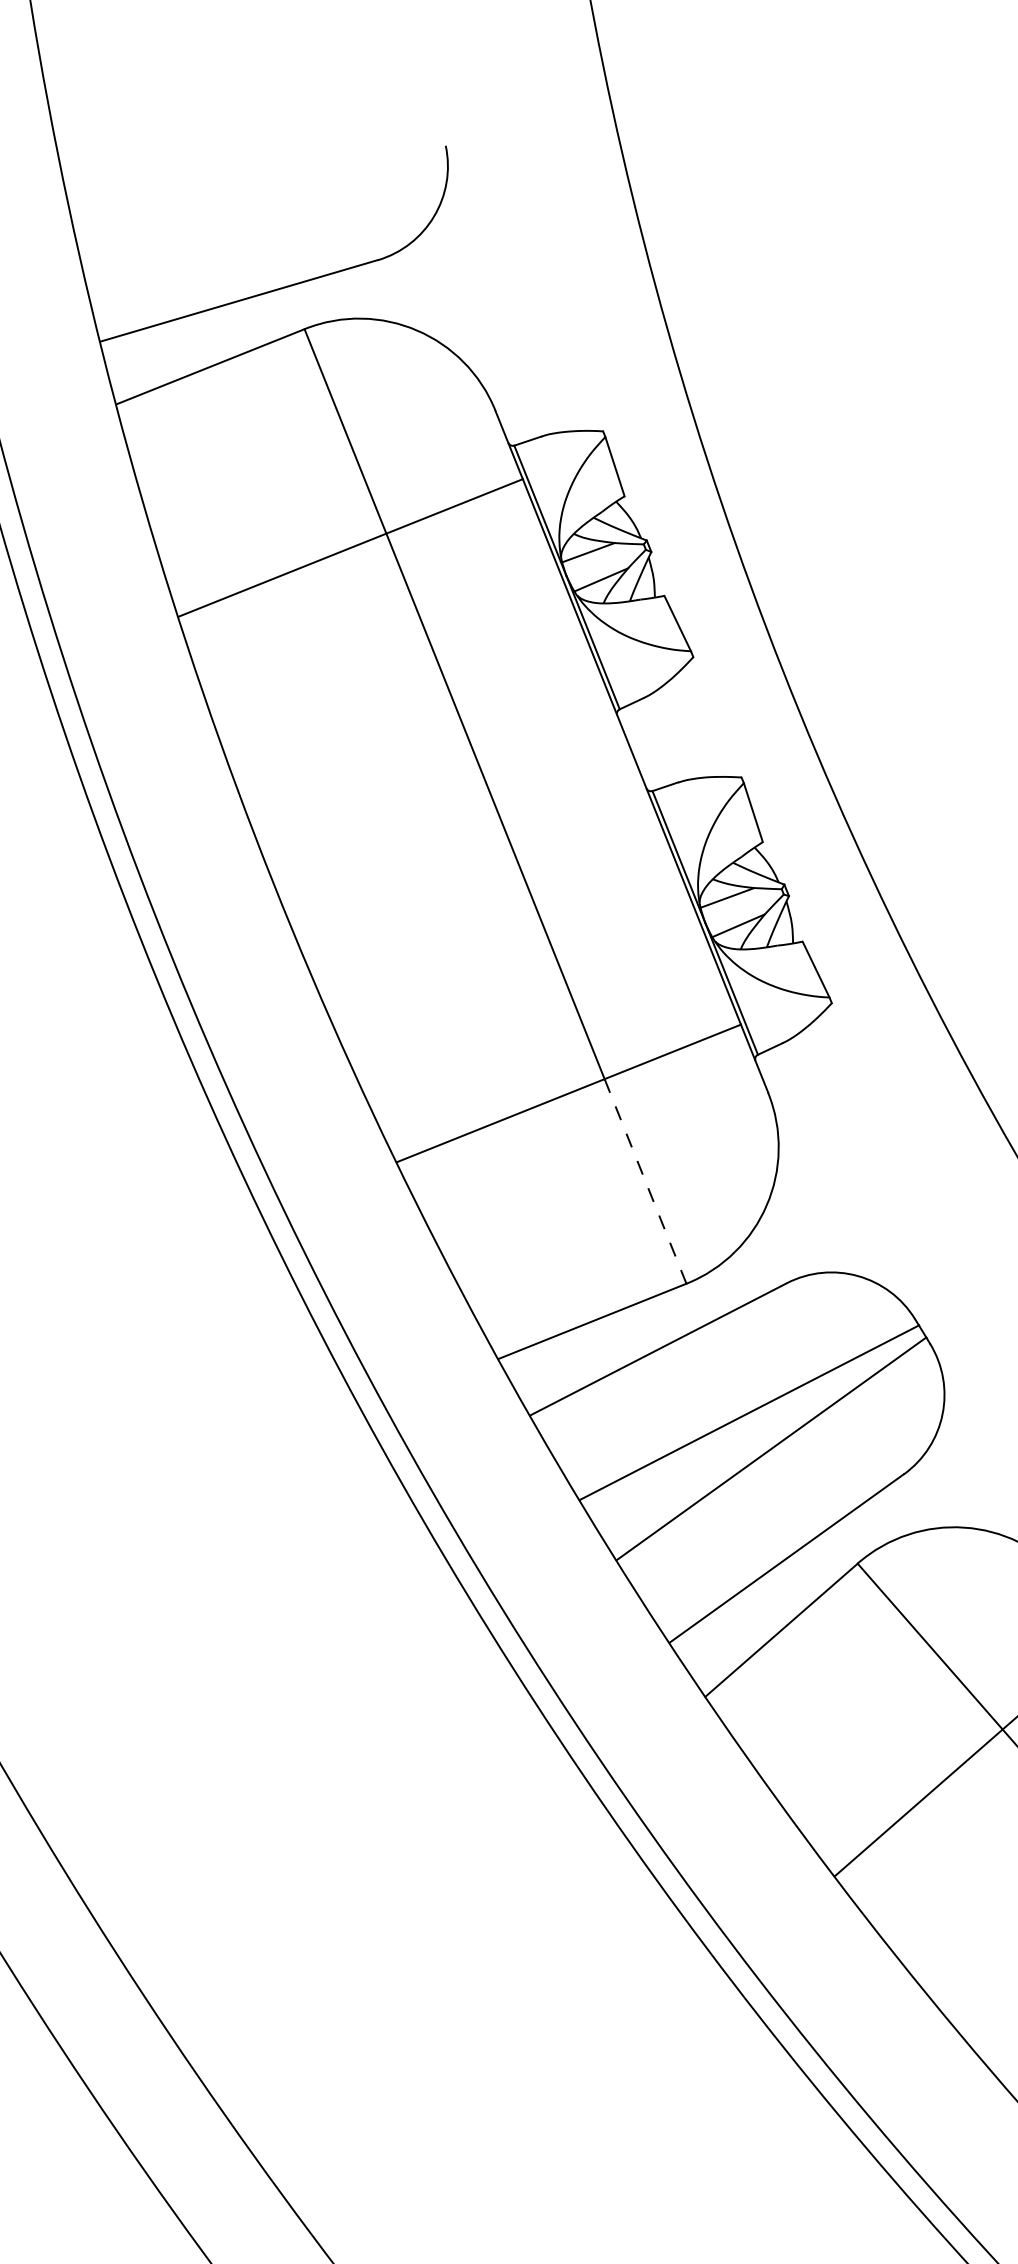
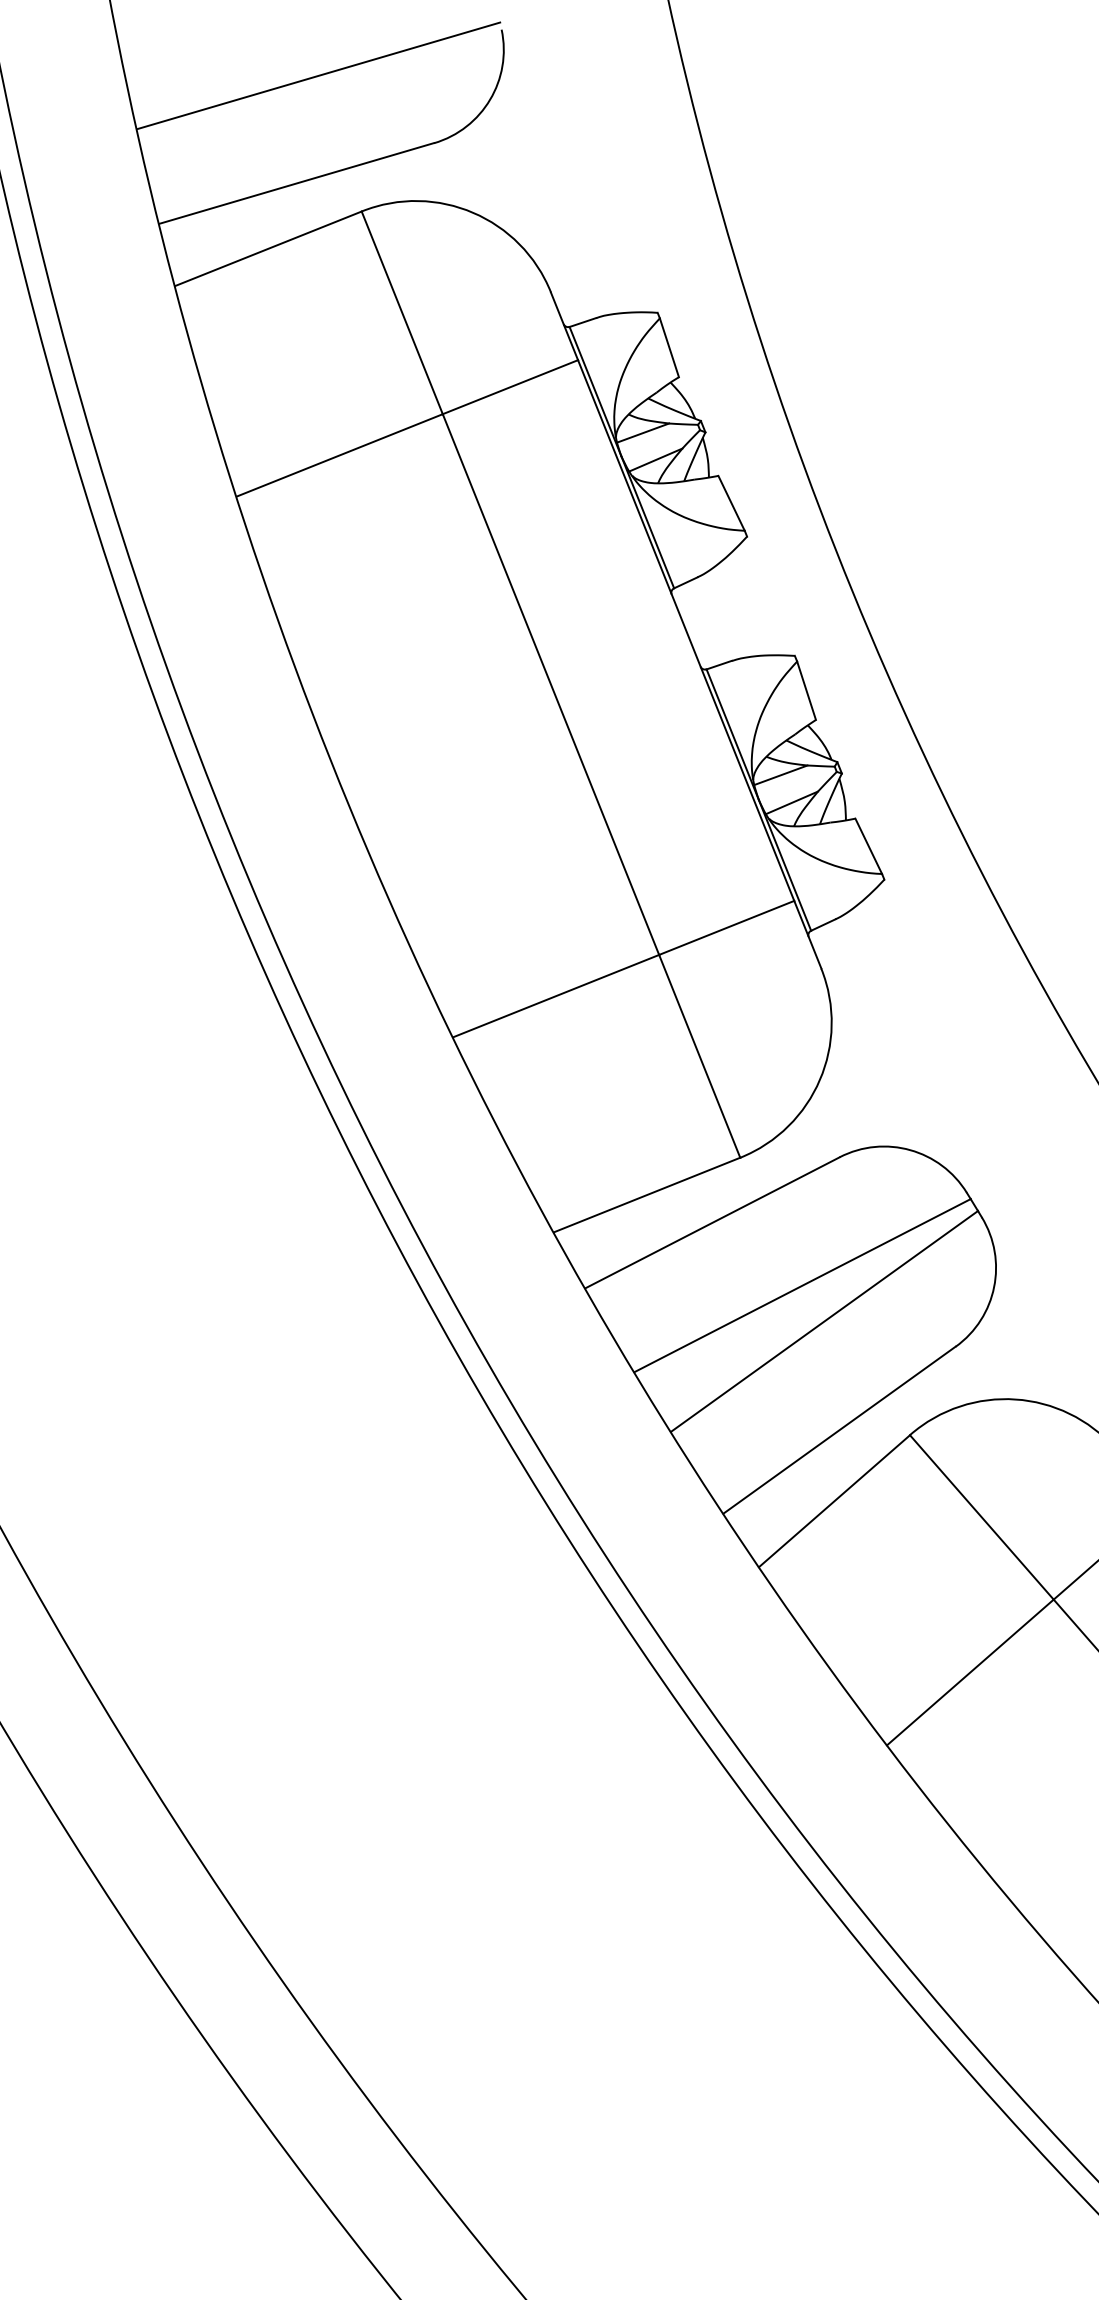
line: (260, 191) -> (318, 75), added
line: (645, 1181) -> (699, 1056), dashed -> solid

